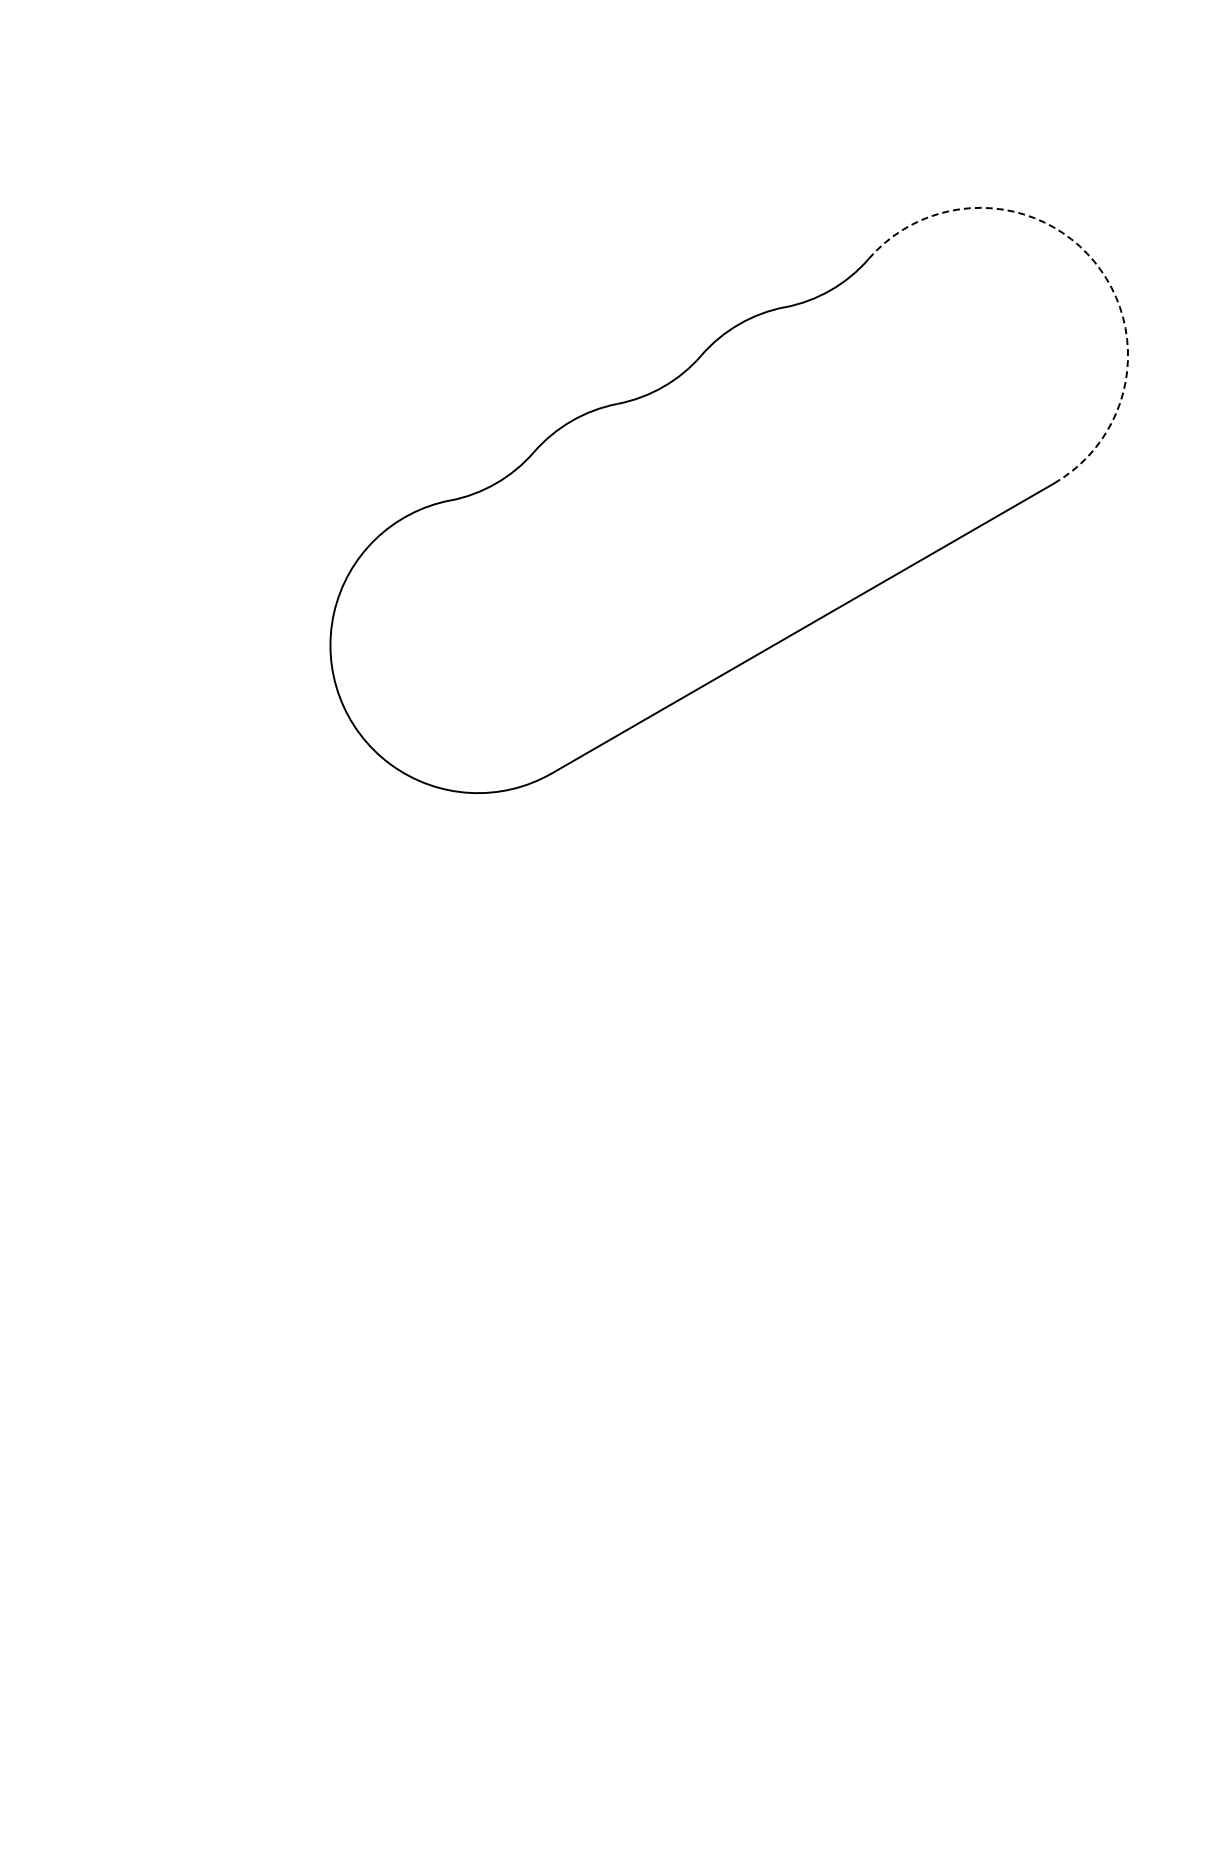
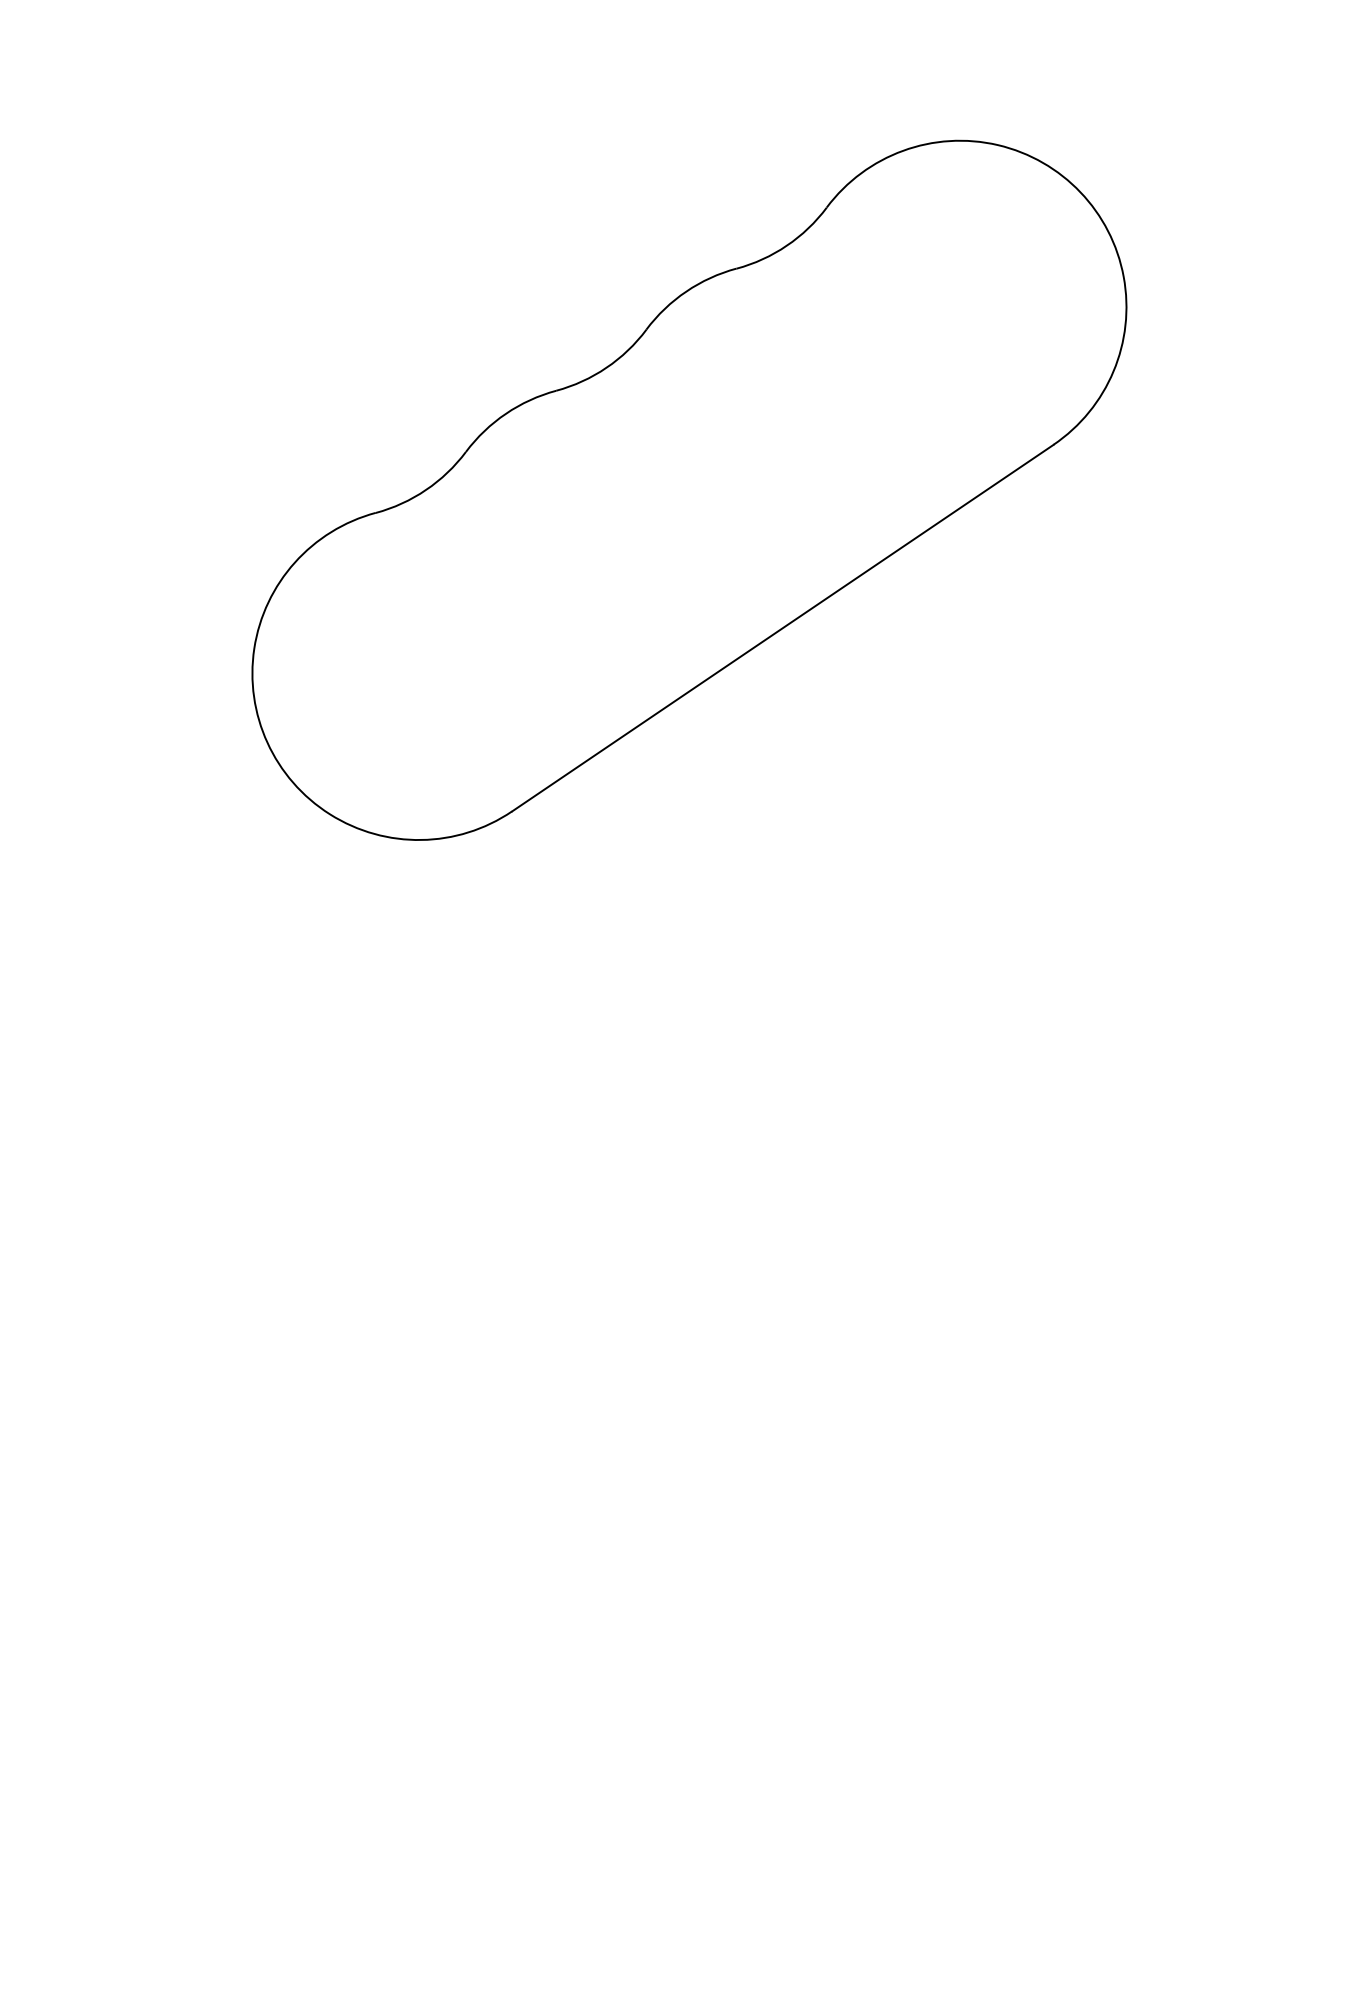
arc: (1094, 261) -> (1080, 192), dashed -> solid

